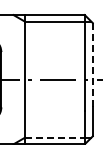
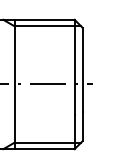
line: (92, 64) -> (82, 69), dashed -> solid
line: (55, 137) -> (45, 142), dashed -> solid

